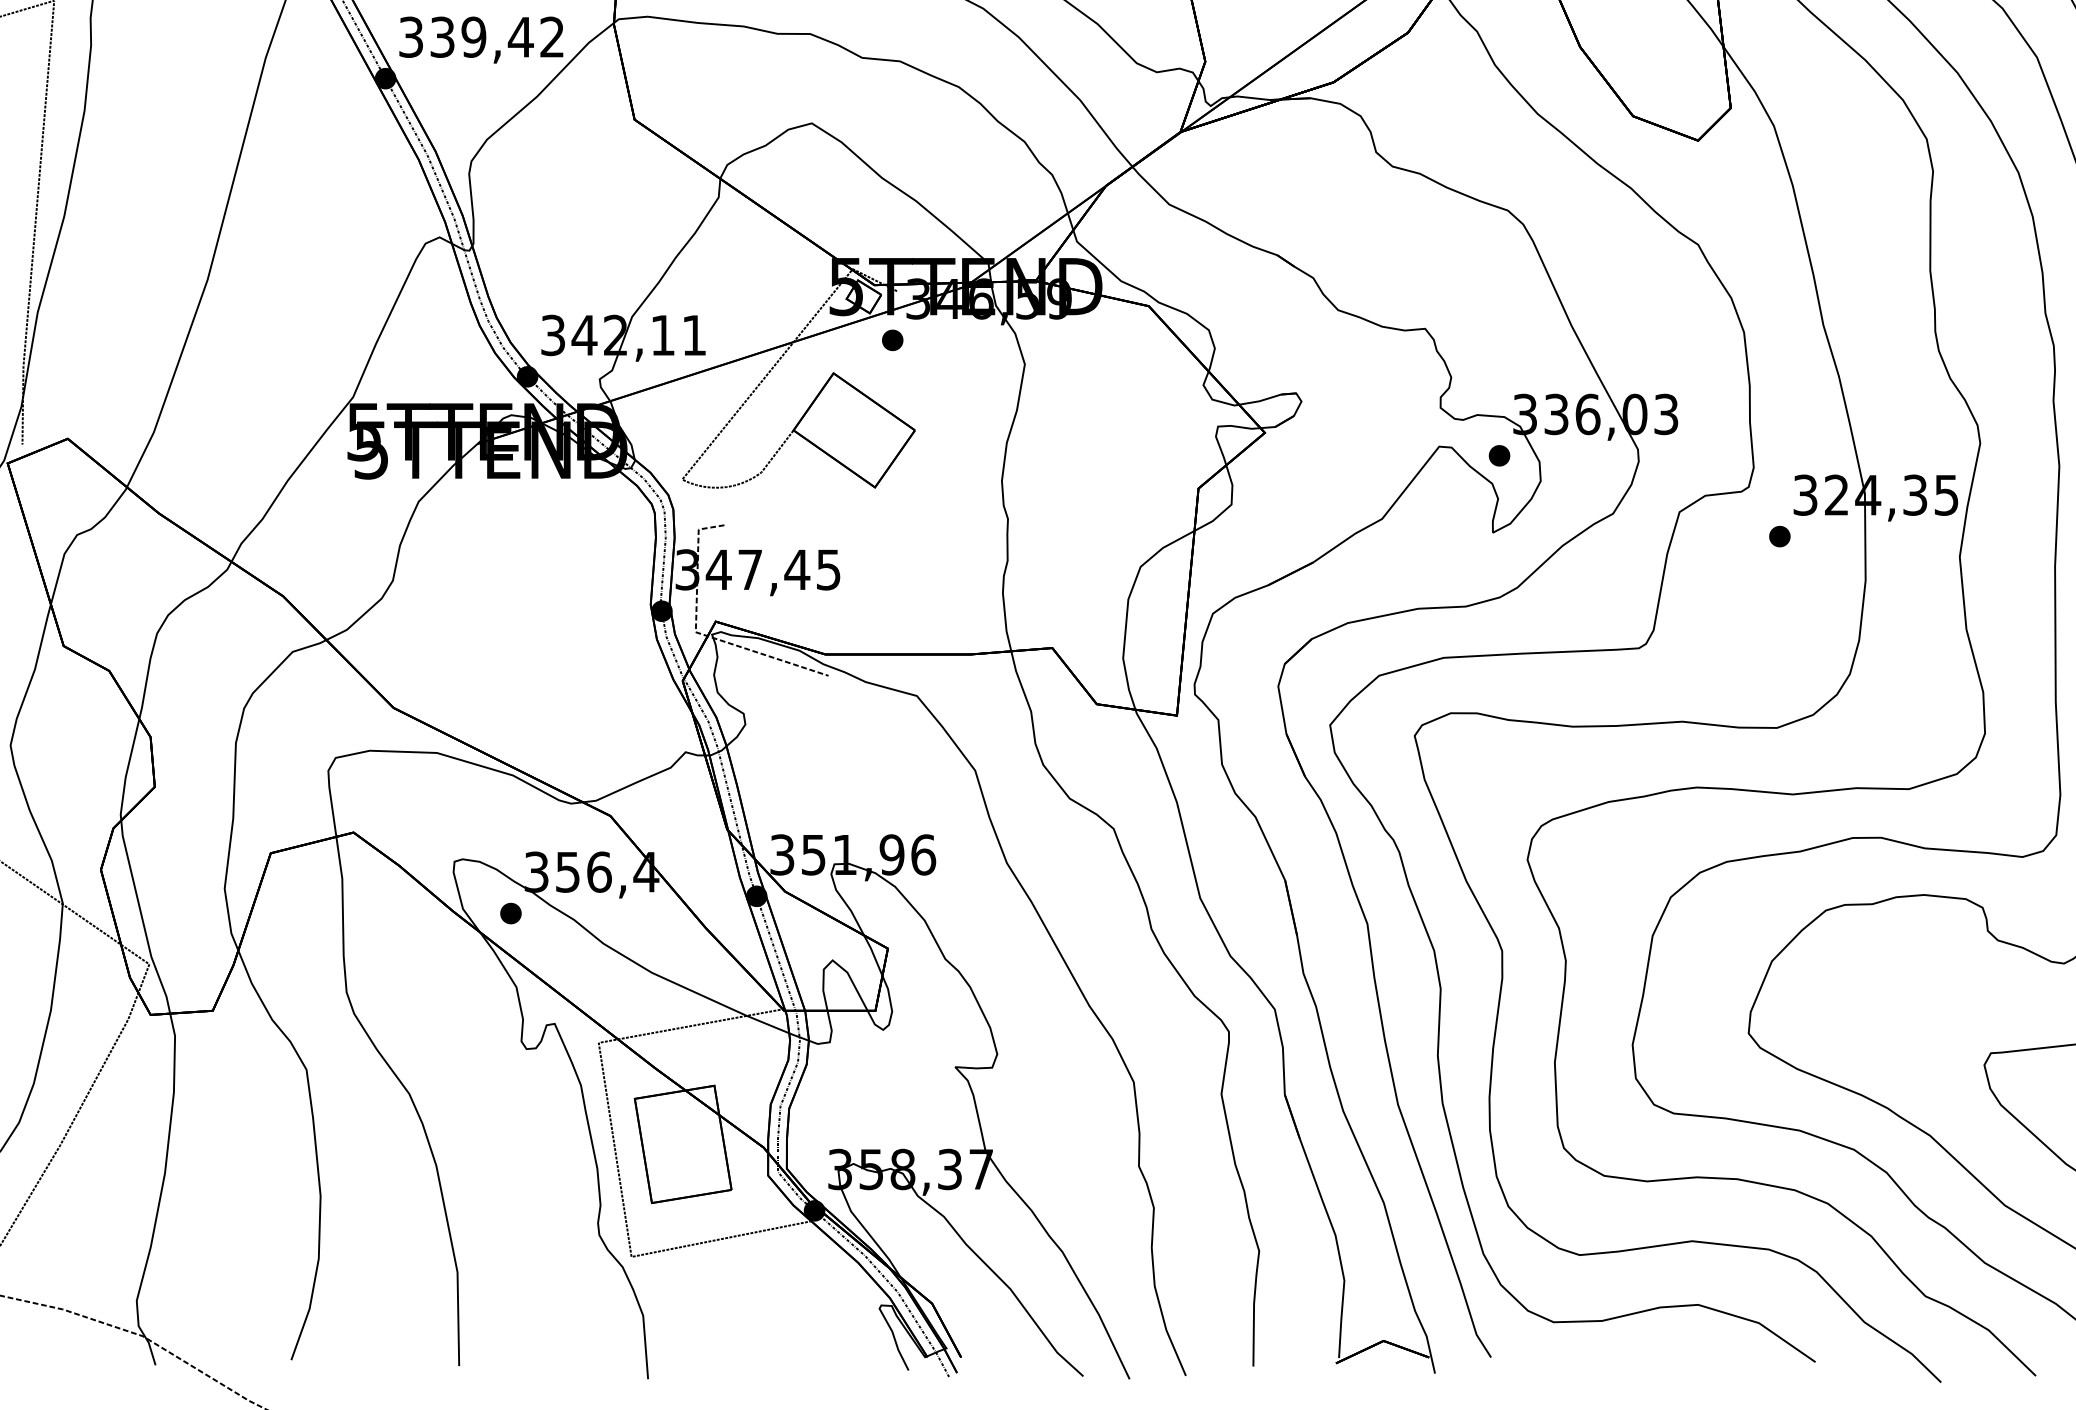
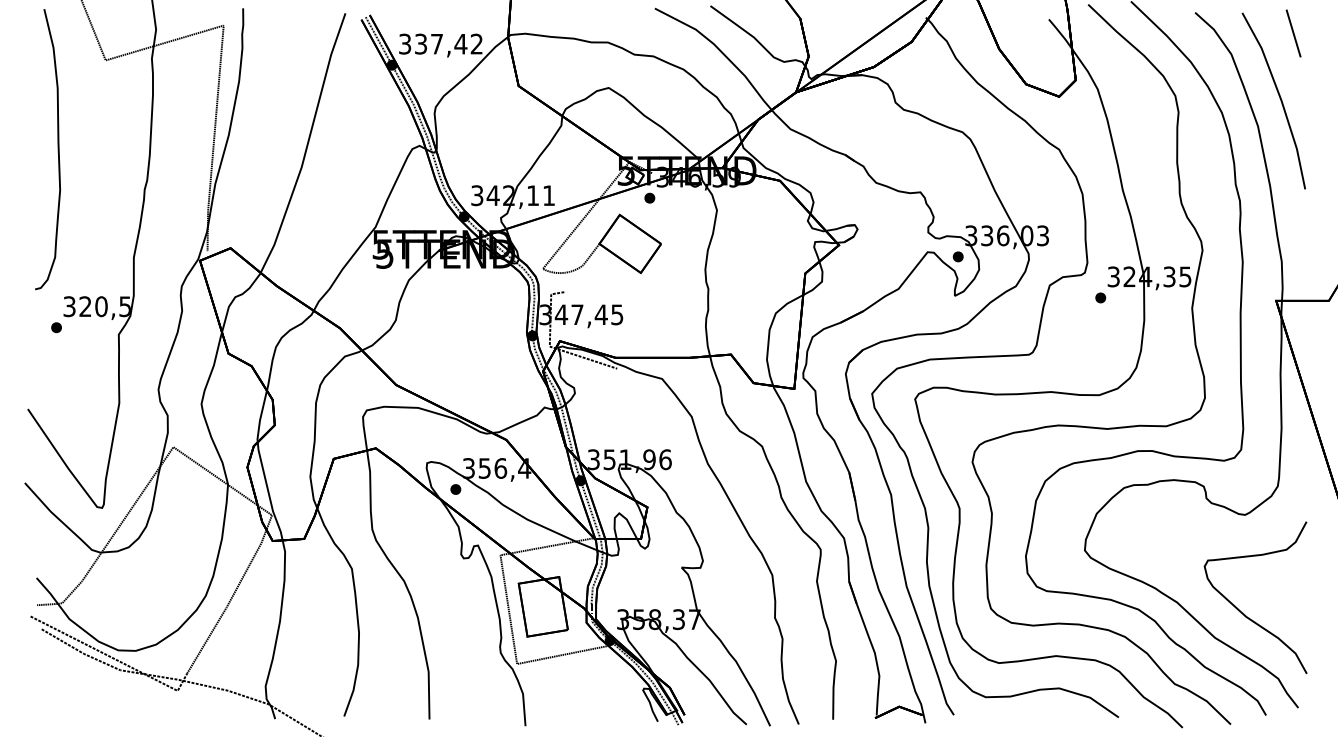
text: (472, 35) -> (436, 43), 339,42 -> 337,42

